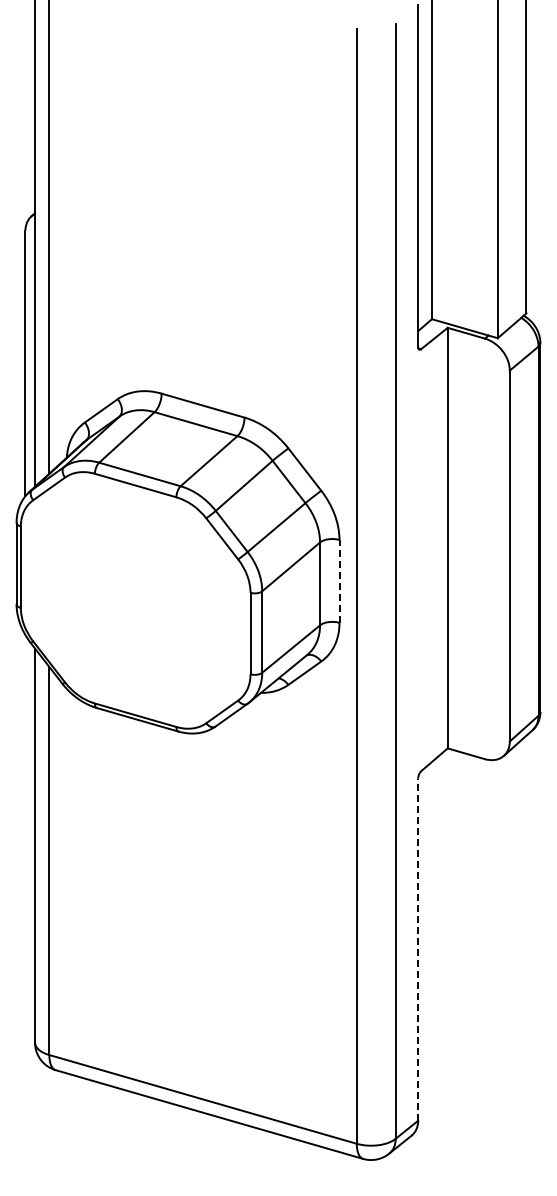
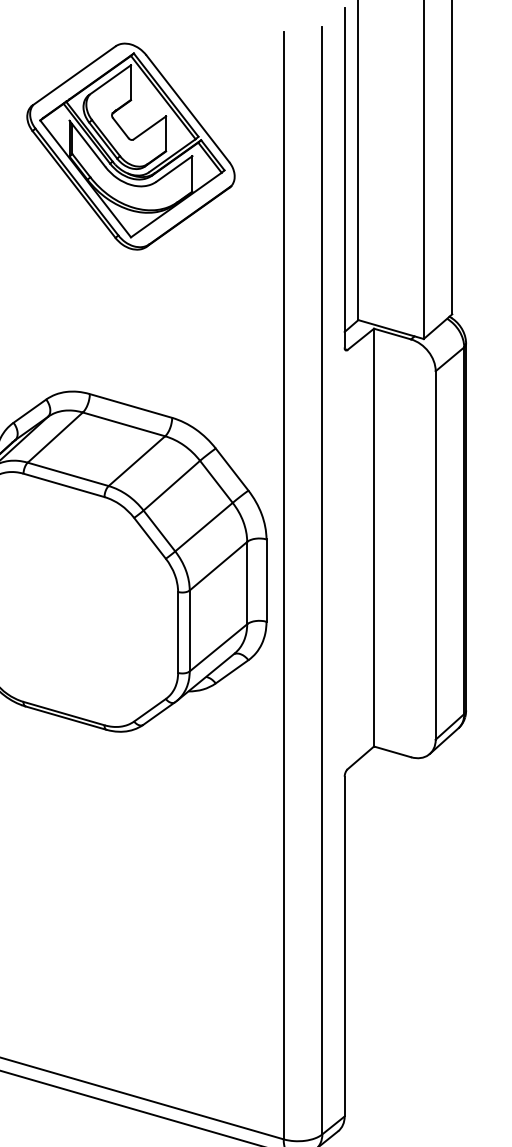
part: (202, 144) -> (130, 146), added
line: (339, 580) -> (266, 579), dashed -> solid
line: (418, 949) -> (344, 946), dashed -> solid

